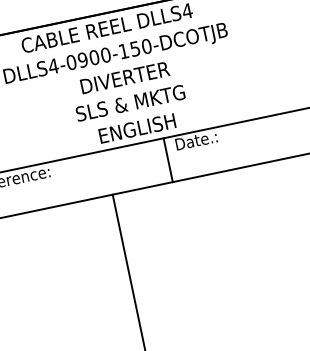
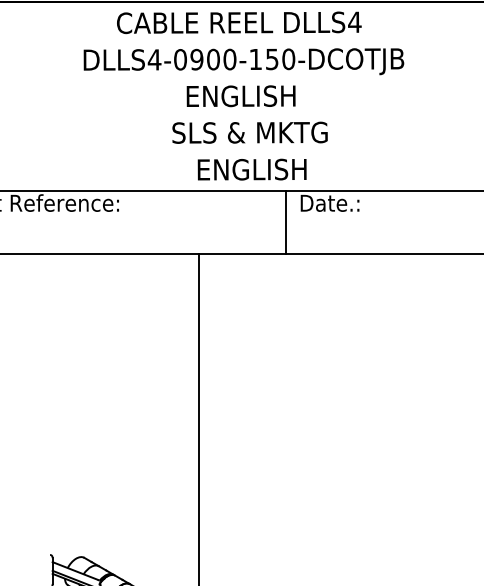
text: (126, 77) -> (251, 96), DIVERTER -> ENGLISH

